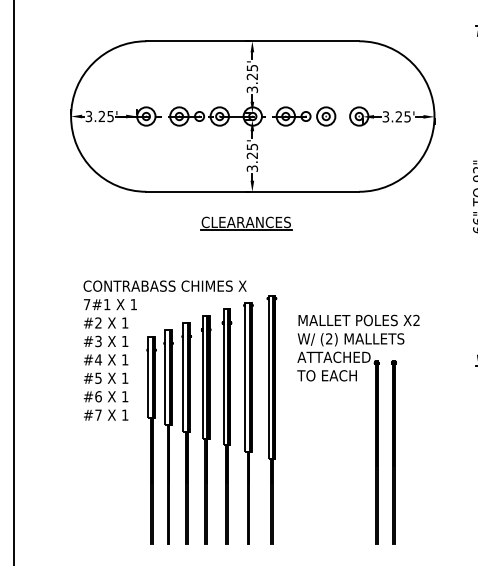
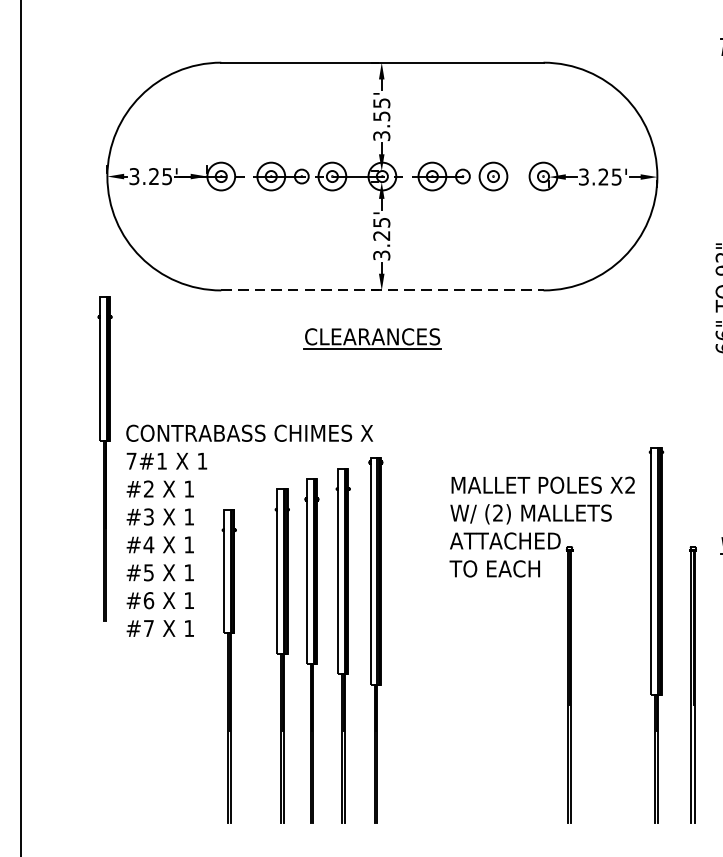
text: (252, 76) -> (381, 115), 3.25' -> 3.55'
line: (253, 191) -> (383, 290), solid -> dashed
part: (271, 419) -> (655, 635), moved
part: (168, 436) -> (104, 458), moved
part: (393, 452) -> (692, 685), moved

